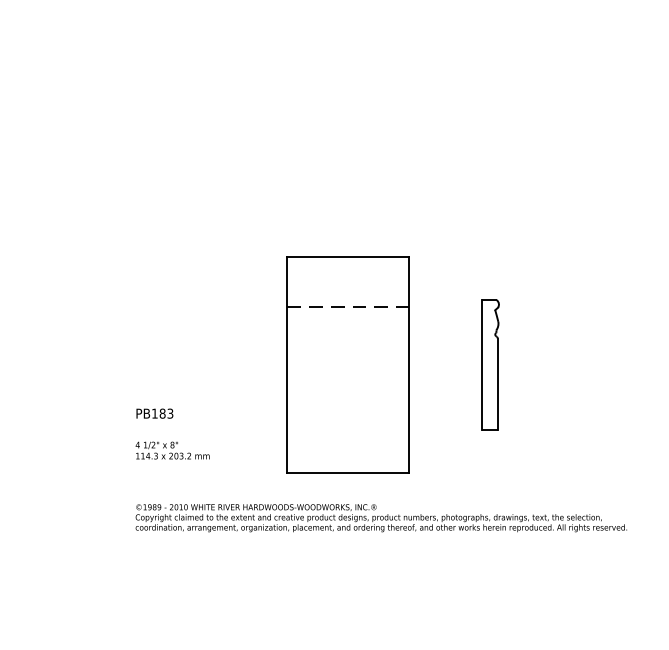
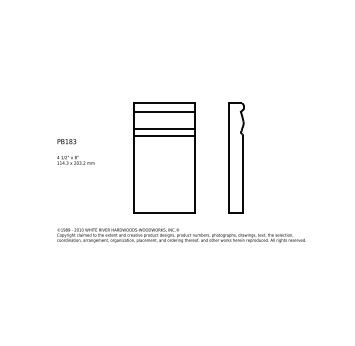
line: (347, 273) -> (164, 111), added
line: (347, 306) -> (164, 128), dashed -> solid
line: (347, 320) -> (164, 135), added
part: (489, 363) -> (236, 157), size x1.67
text: (171, 433) -> (75, 151), moved

